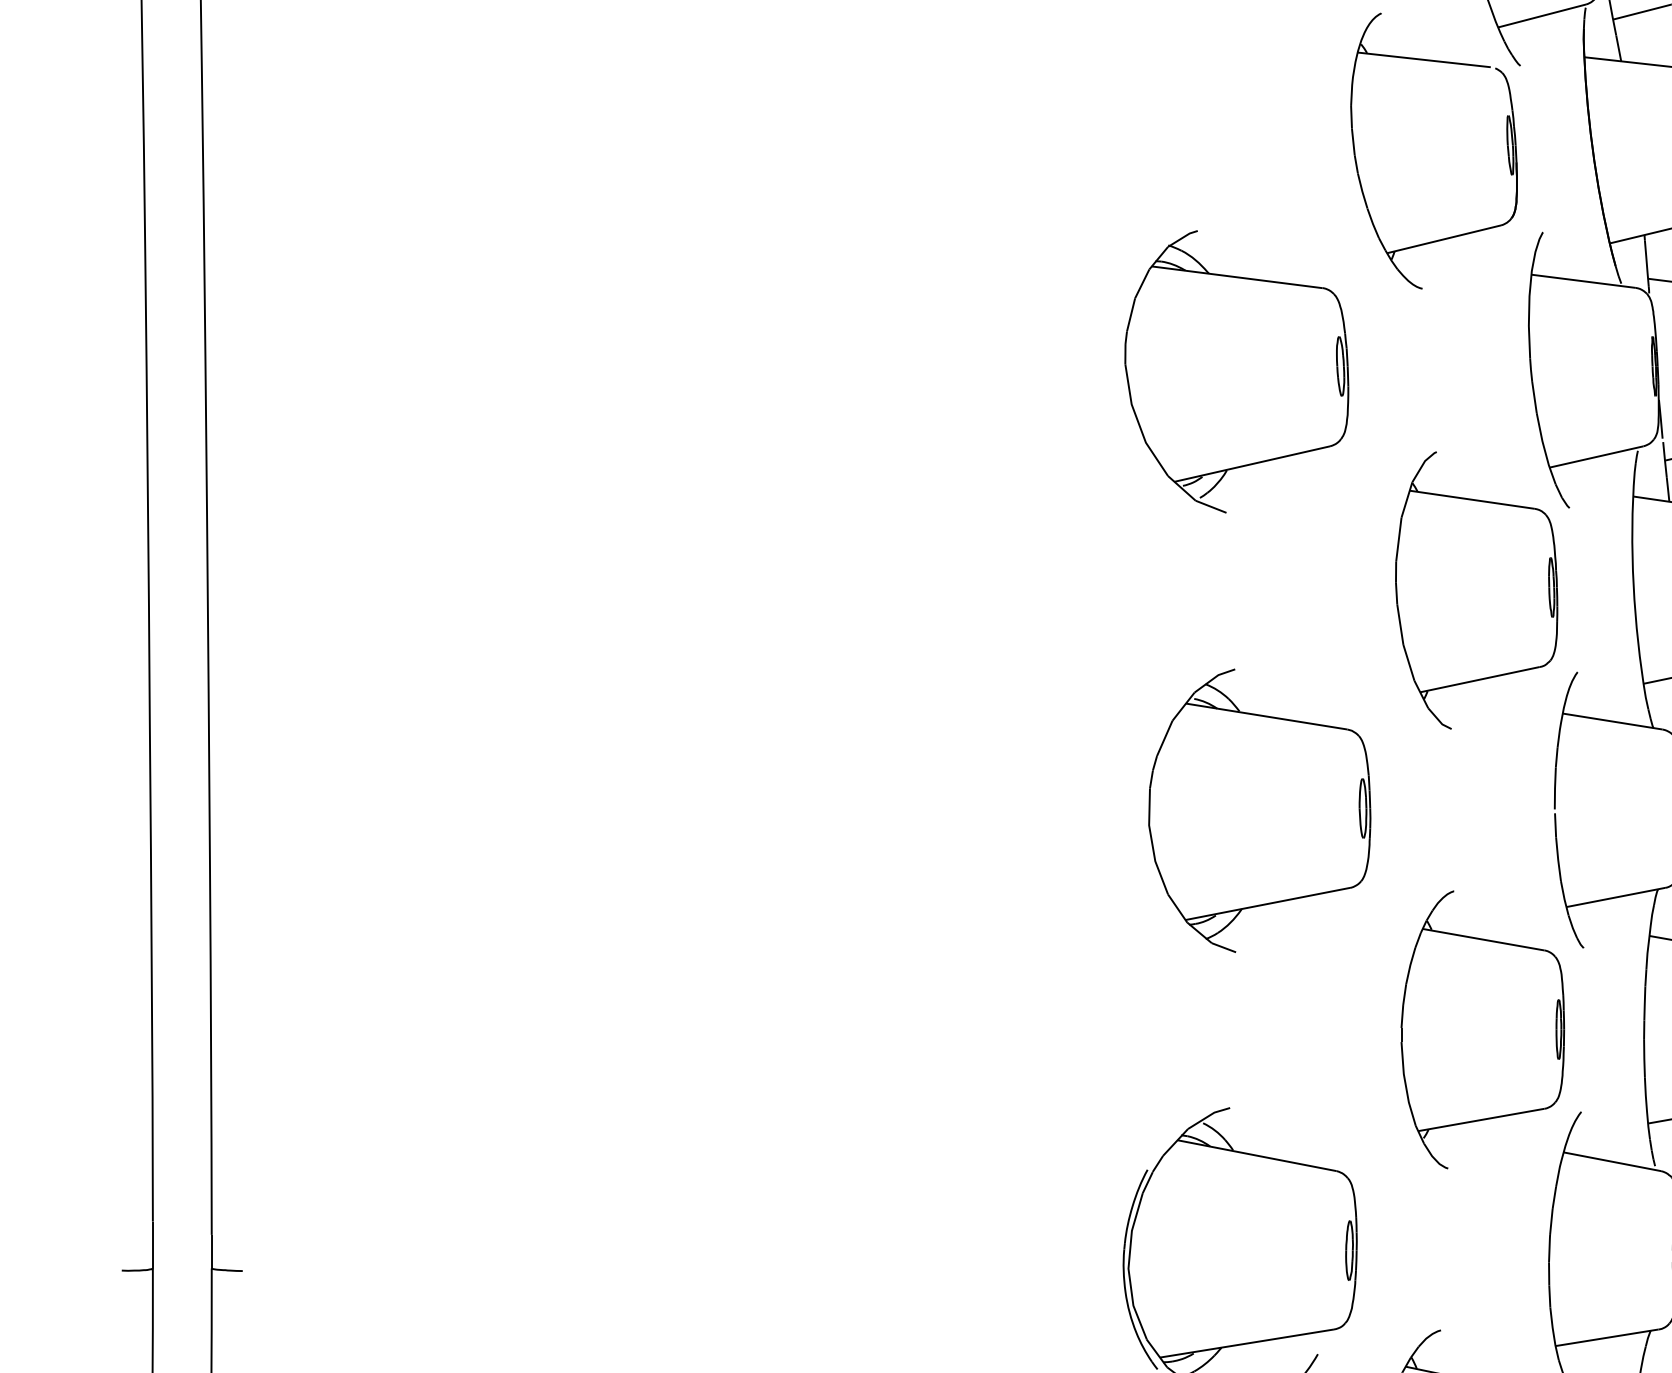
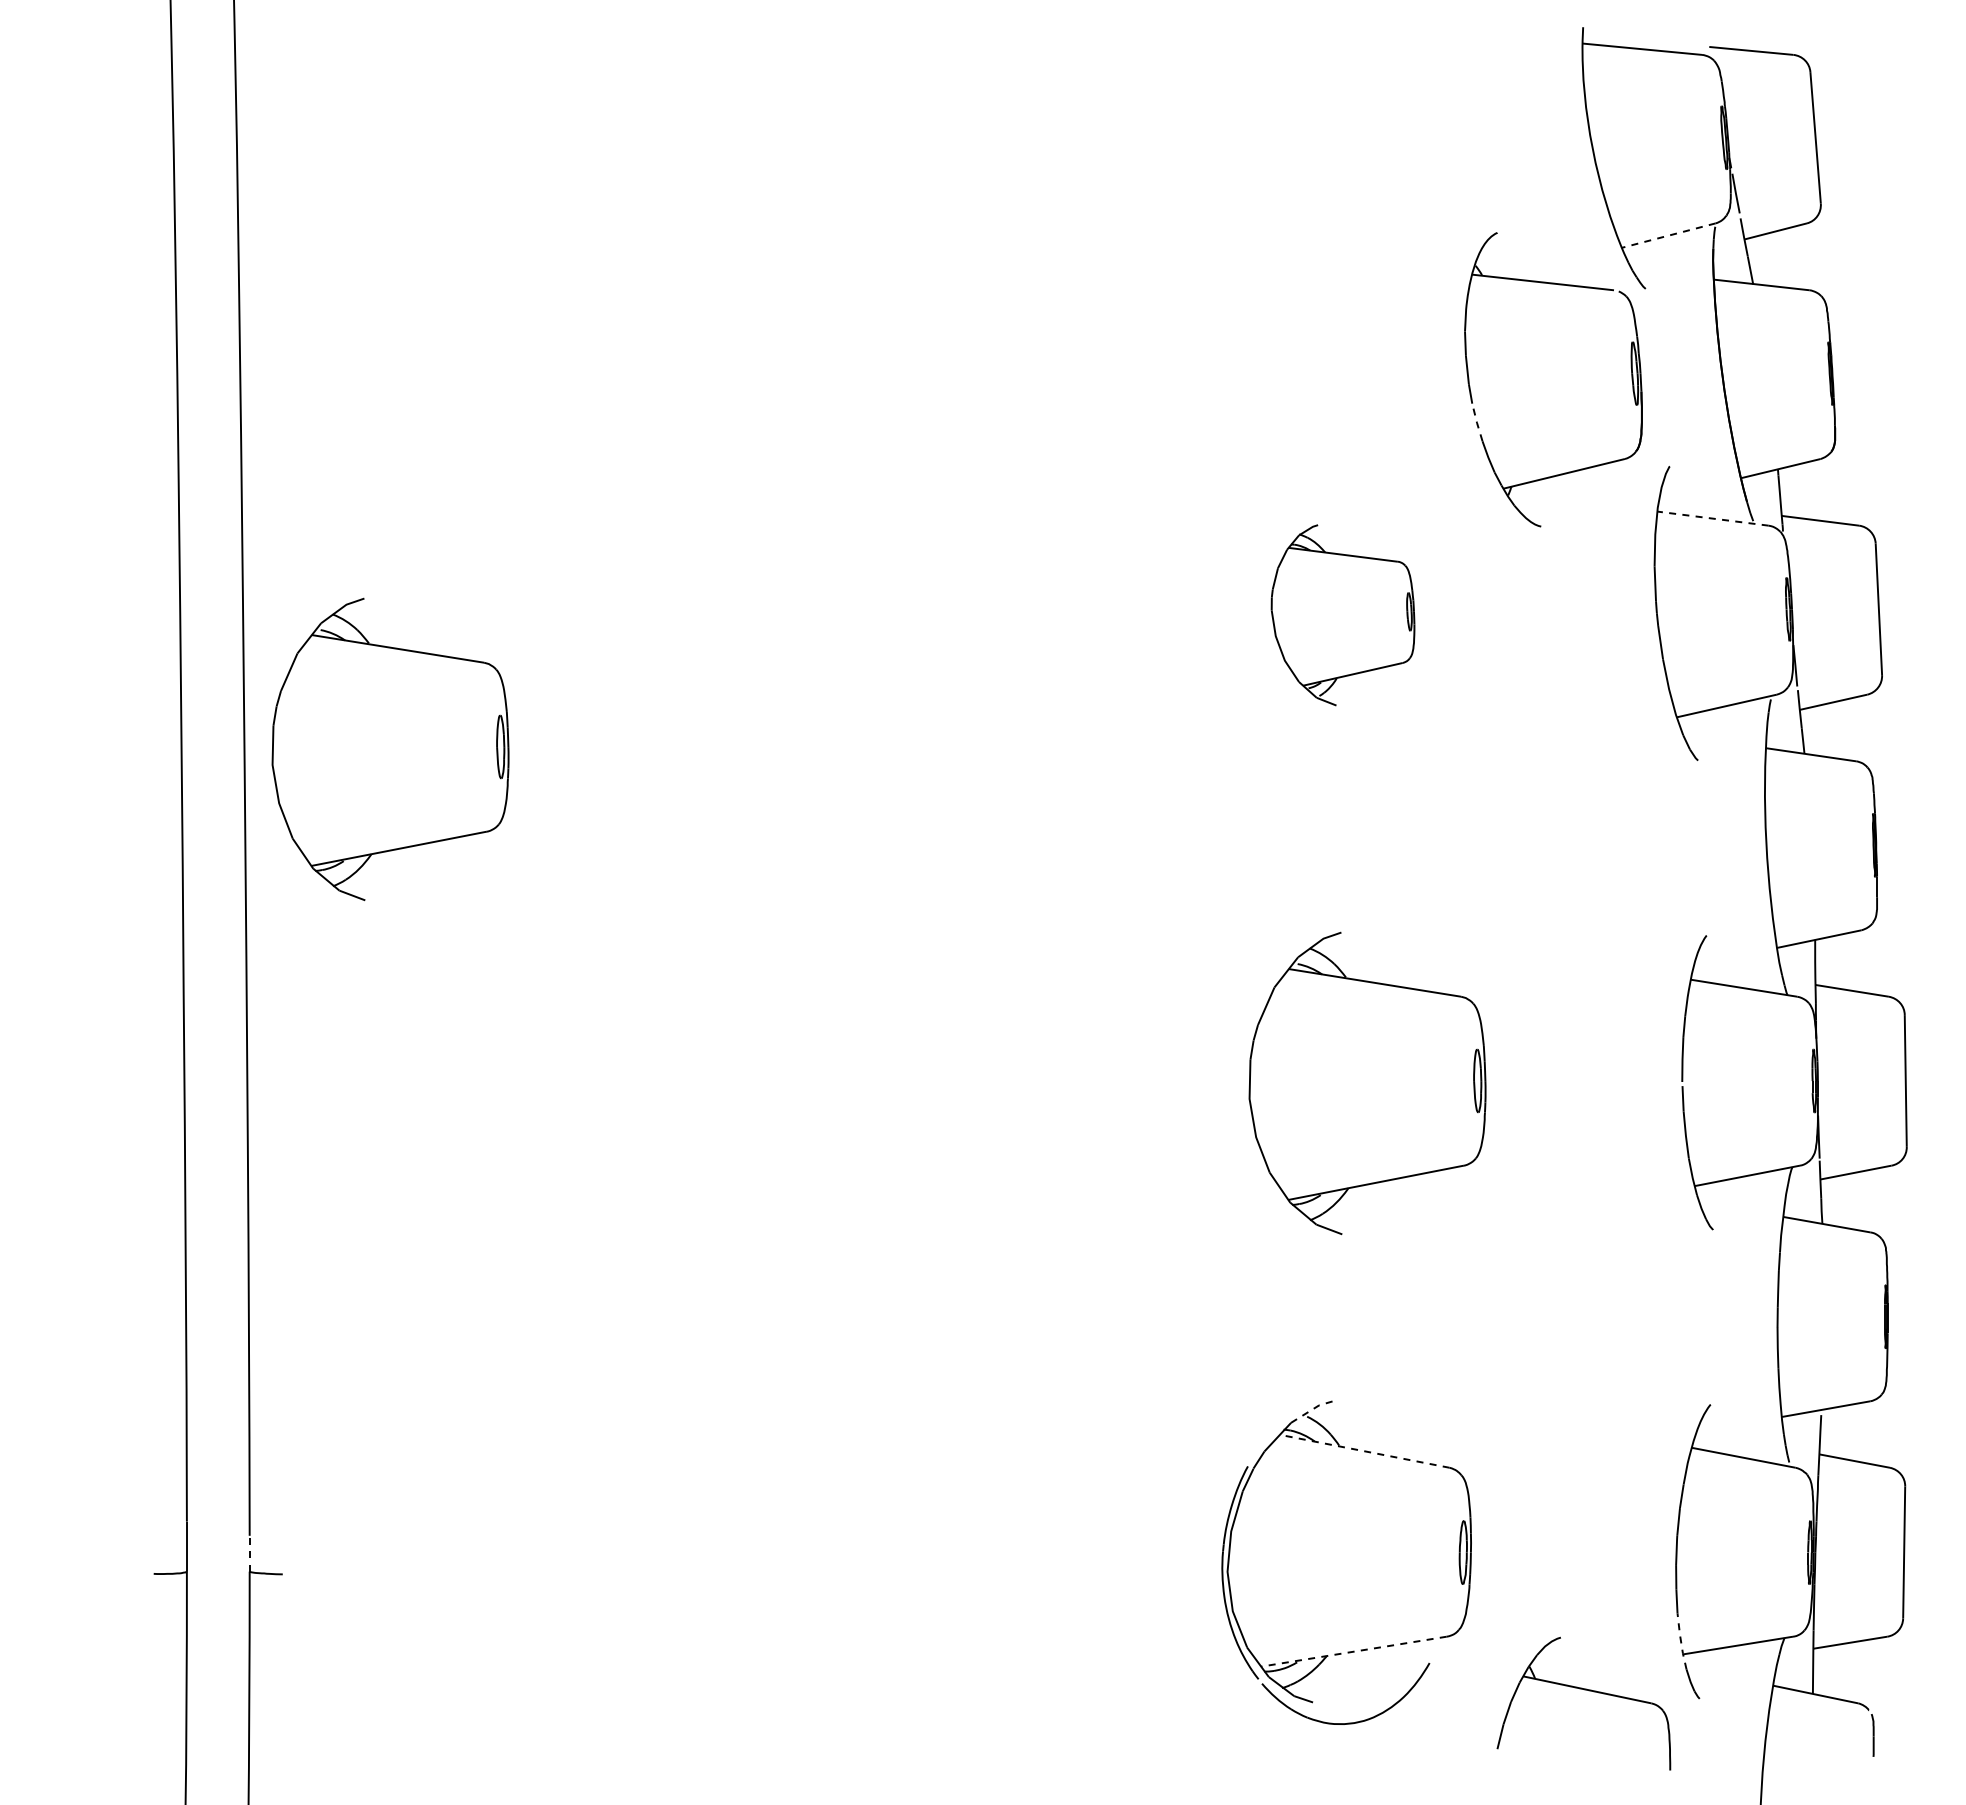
line: (1541, 15) -> (1668, 235), solid -> dashed
line: (1362, 191) -> (1477, 422), solid -> dashed
line: (1584, 281) -> (1713, 518), solid -> dashed
part: (1236, 372) -> (1342, 615), size x0.6
part: (343, 497) -> (390, 749), added
part: (1476, 590) -> (1598, 848), removed
part: (1482, 1029) -> (1605, 1316), removed
line: (1209, 1115) -> (1313, 1408), solid -> dashed
line: (1256, 1155) -> (1364, 1451), solid -> dashed
line: (211, 1251) -> (249, 1553), solid -> dashed
line: (1554, 1333) -> (1681, 1641), solid -> dashed
line: (1246, 1343) -> (1353, 1651), solid -> dashed

